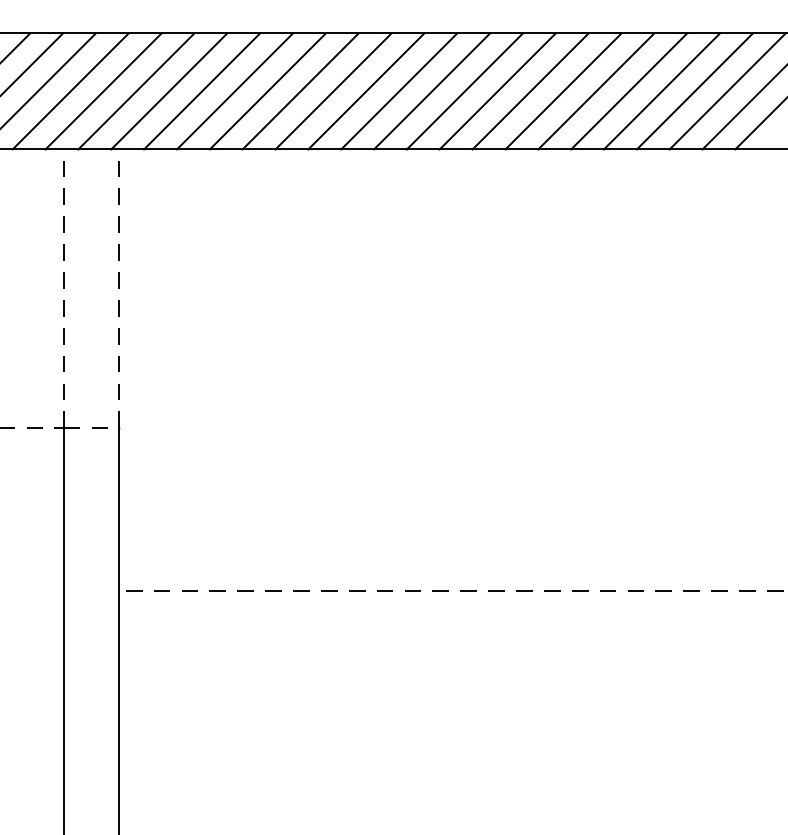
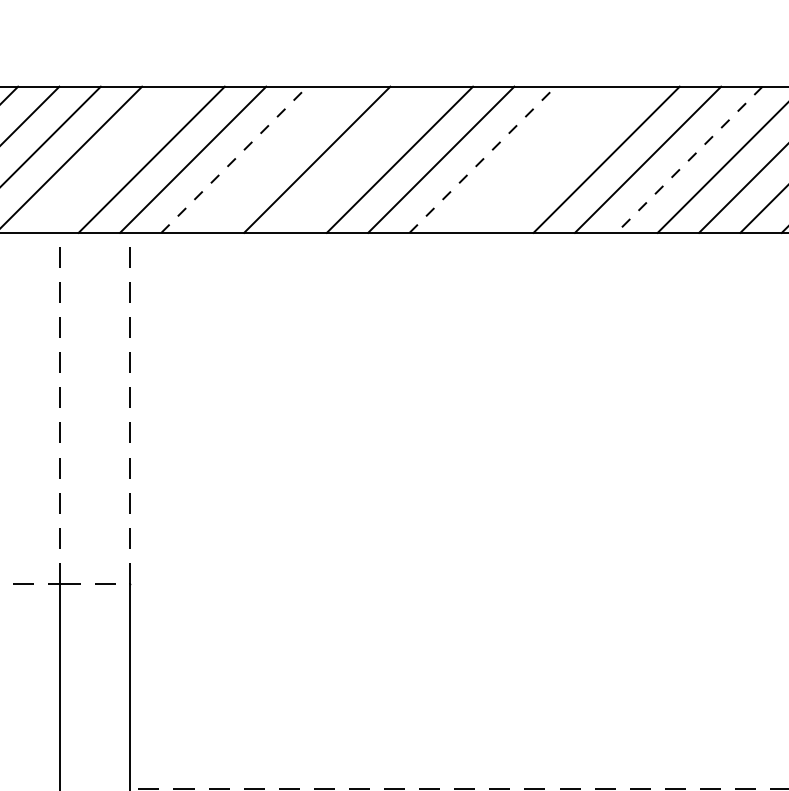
line: (103, 91) -> (110, 159), removed
line: (202, 91) -> (234, 159), solid -> dashed
line: (234, 91) -> (275, 159), removed
line: (300, 91) -> (358, 159), removed
line: (399, 91) -> (482, 159), solid -> dashed
line: (432, 91) -> (524, 159), removed
line: (464, 91) -> (564, 159), removed
line: (563, 91) -> (689, 159), solid -> dashed

